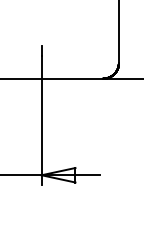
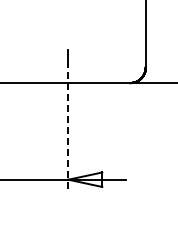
line: (41, 120) -> (68, 124), solid -> dashed

